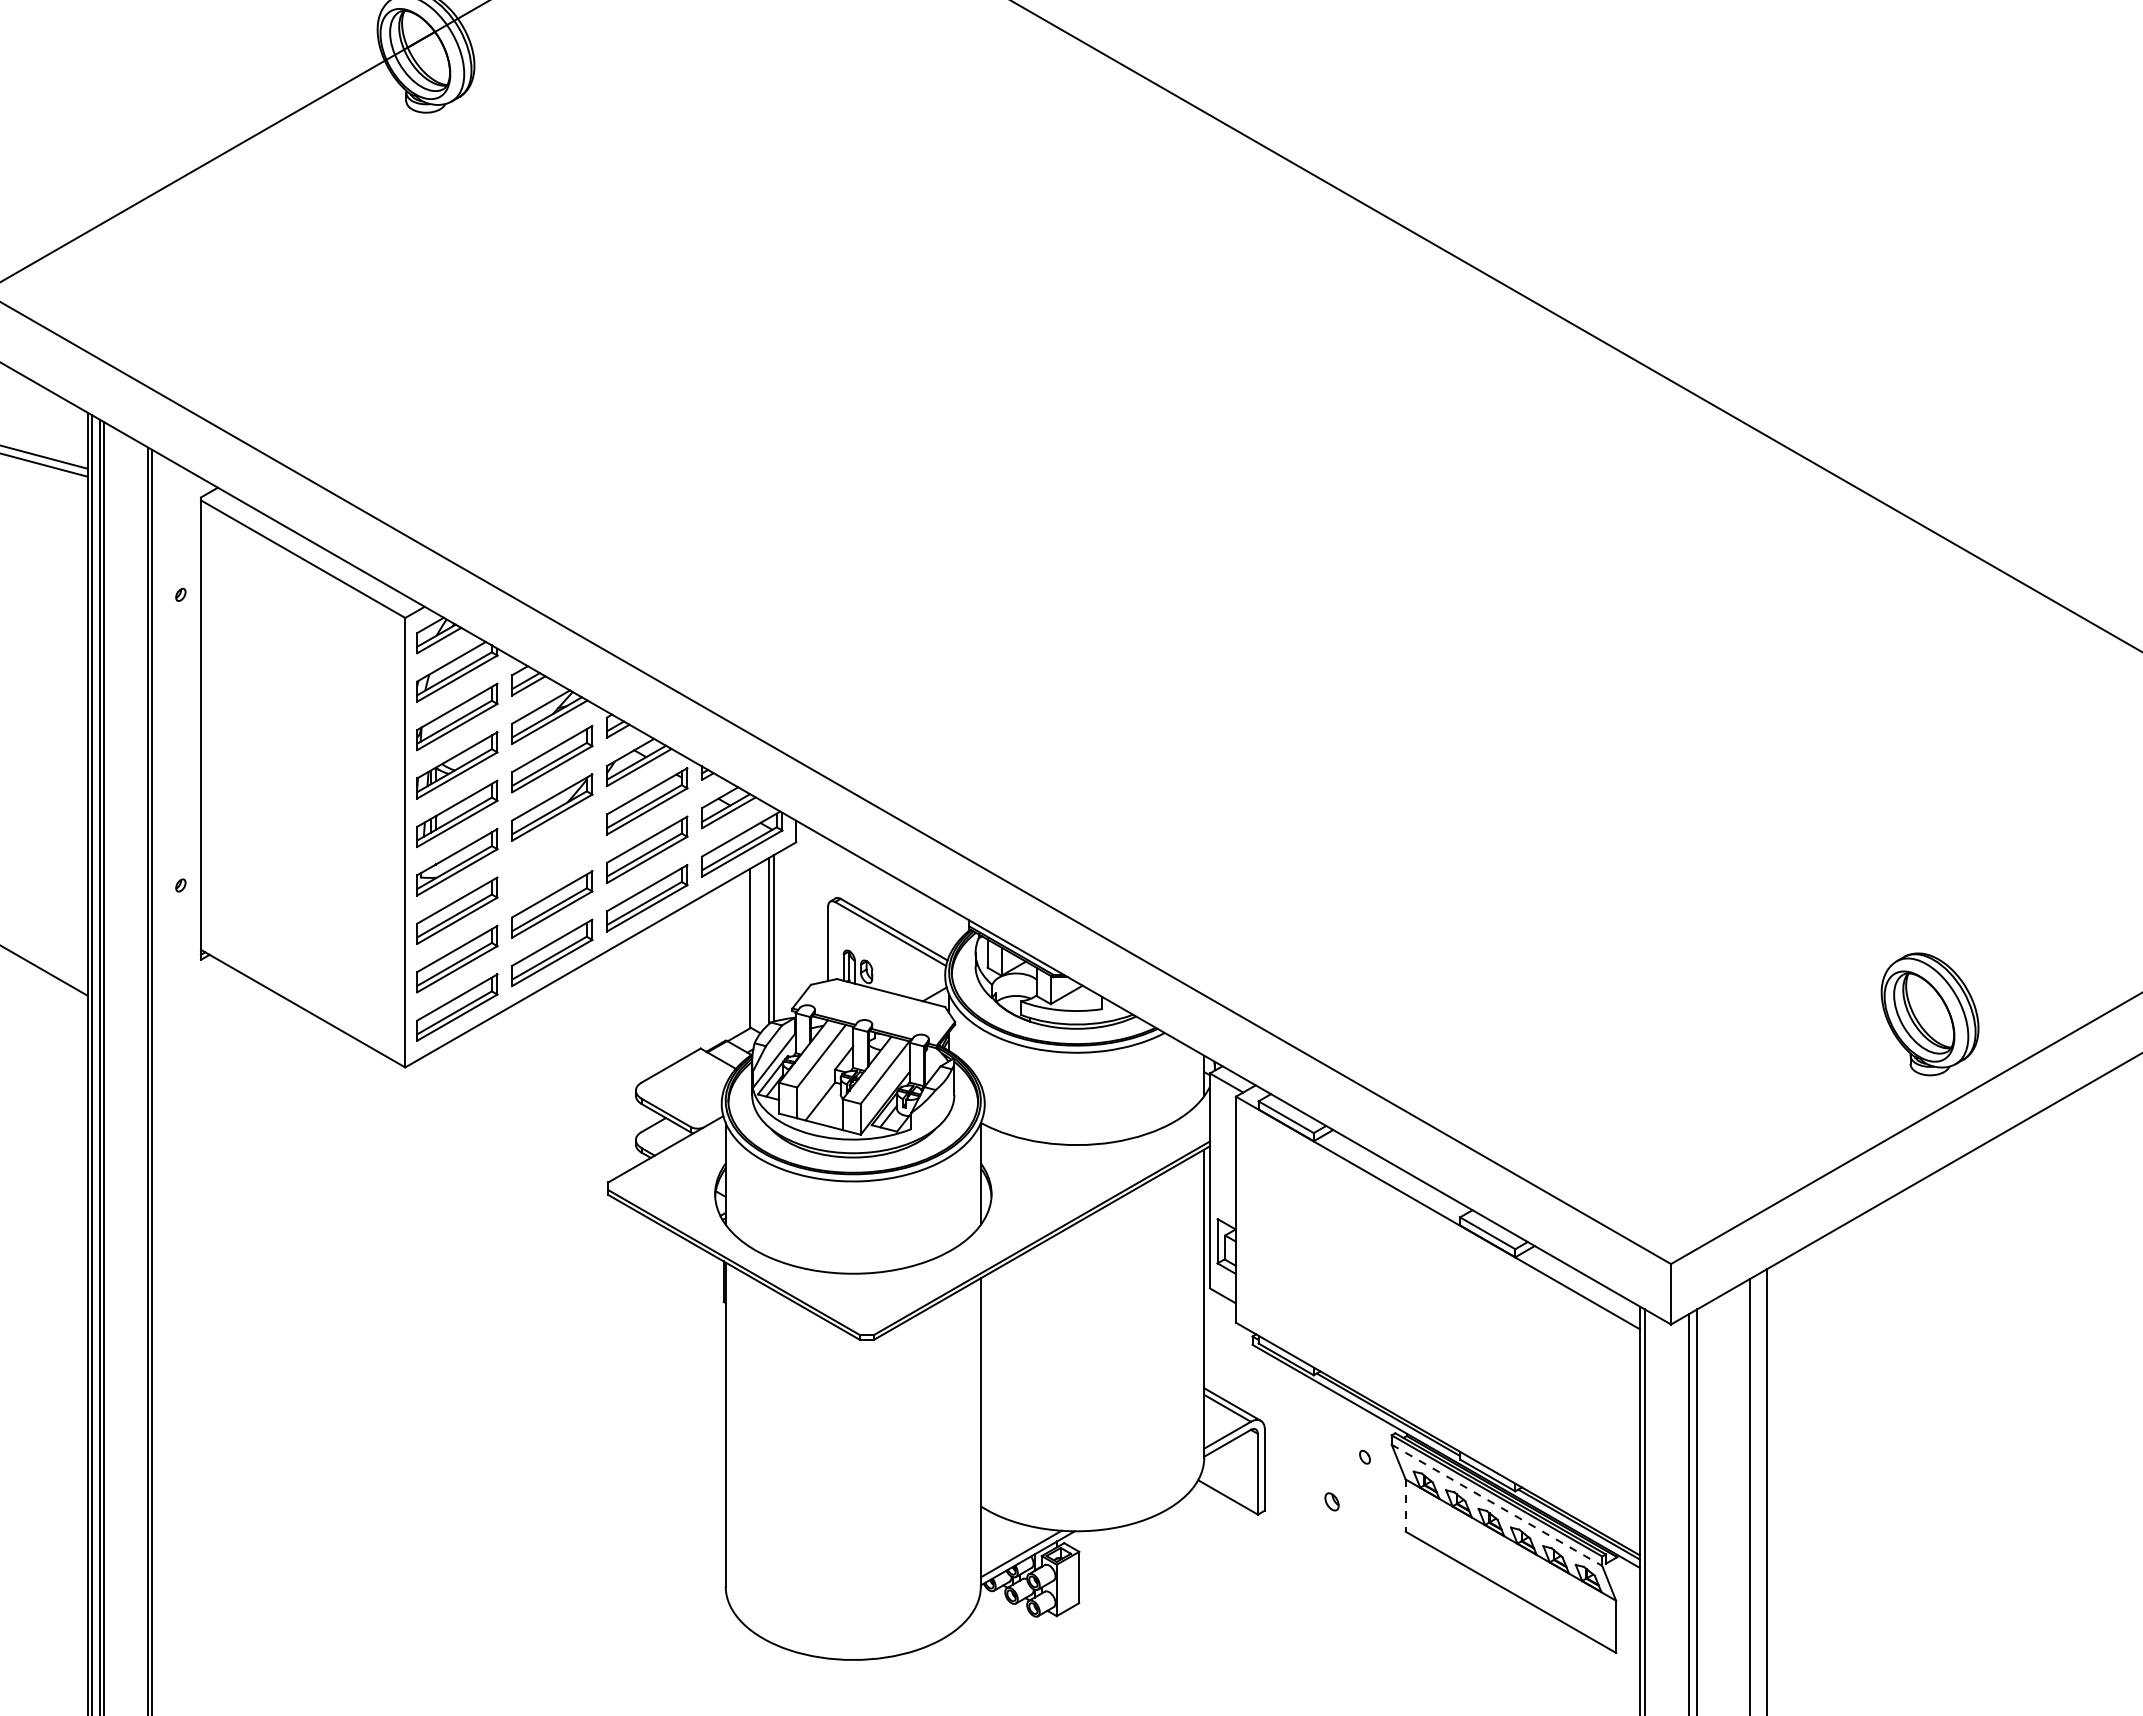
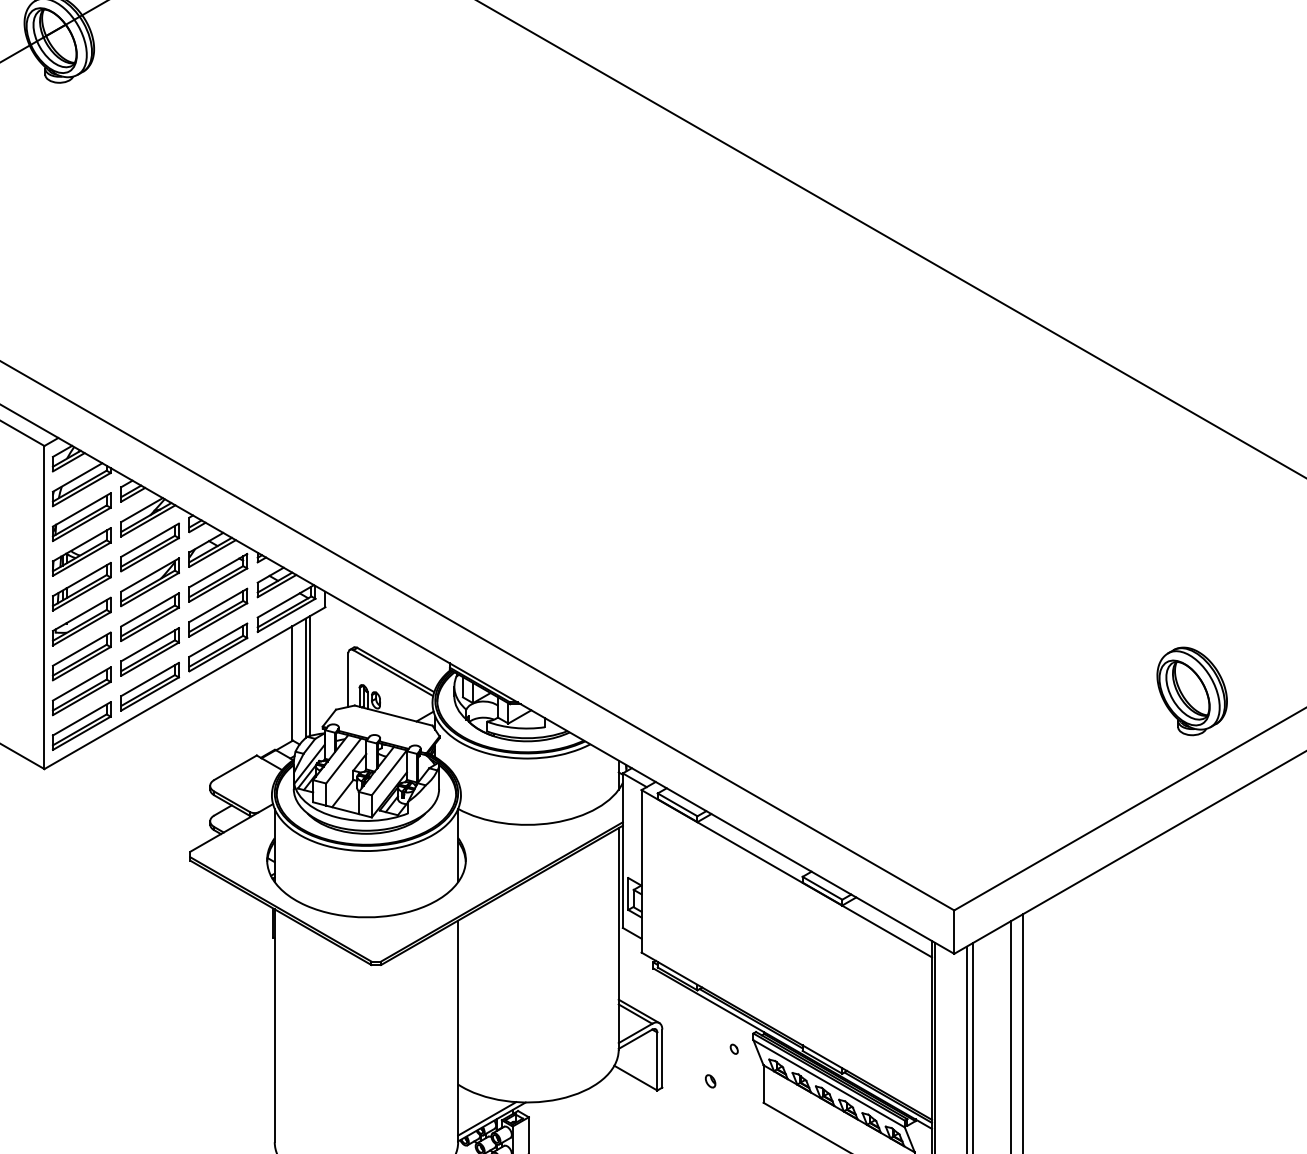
part: (552, 855) -> (150, 616), added
part: (1929, 1014) -> (1191, 691), moved
line: (1497, 1505) -> (829, 1083), dashed -> solid
line: (1405, 1506) -> (763, 1084), dashed -> solid

